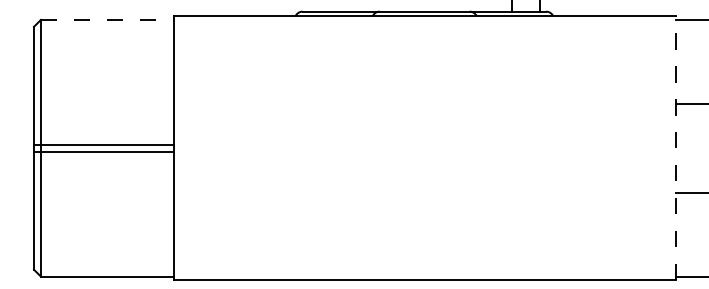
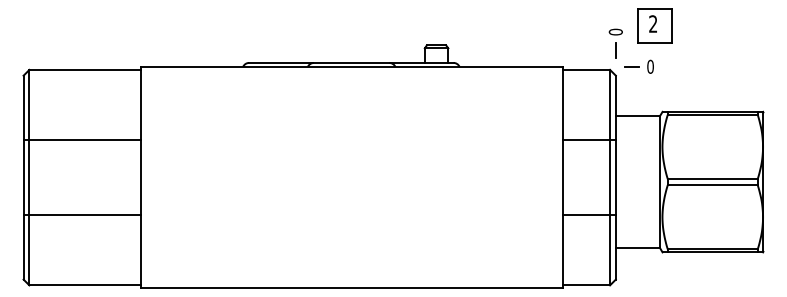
line: (107, 19) -> (85, 69), dashed -> solid
line: (102, 145) -> (81, 140), moved
line: (675, 148) -> (562, 177), dashed -> solid
line: (102, 152) -> (81, 215), moved

